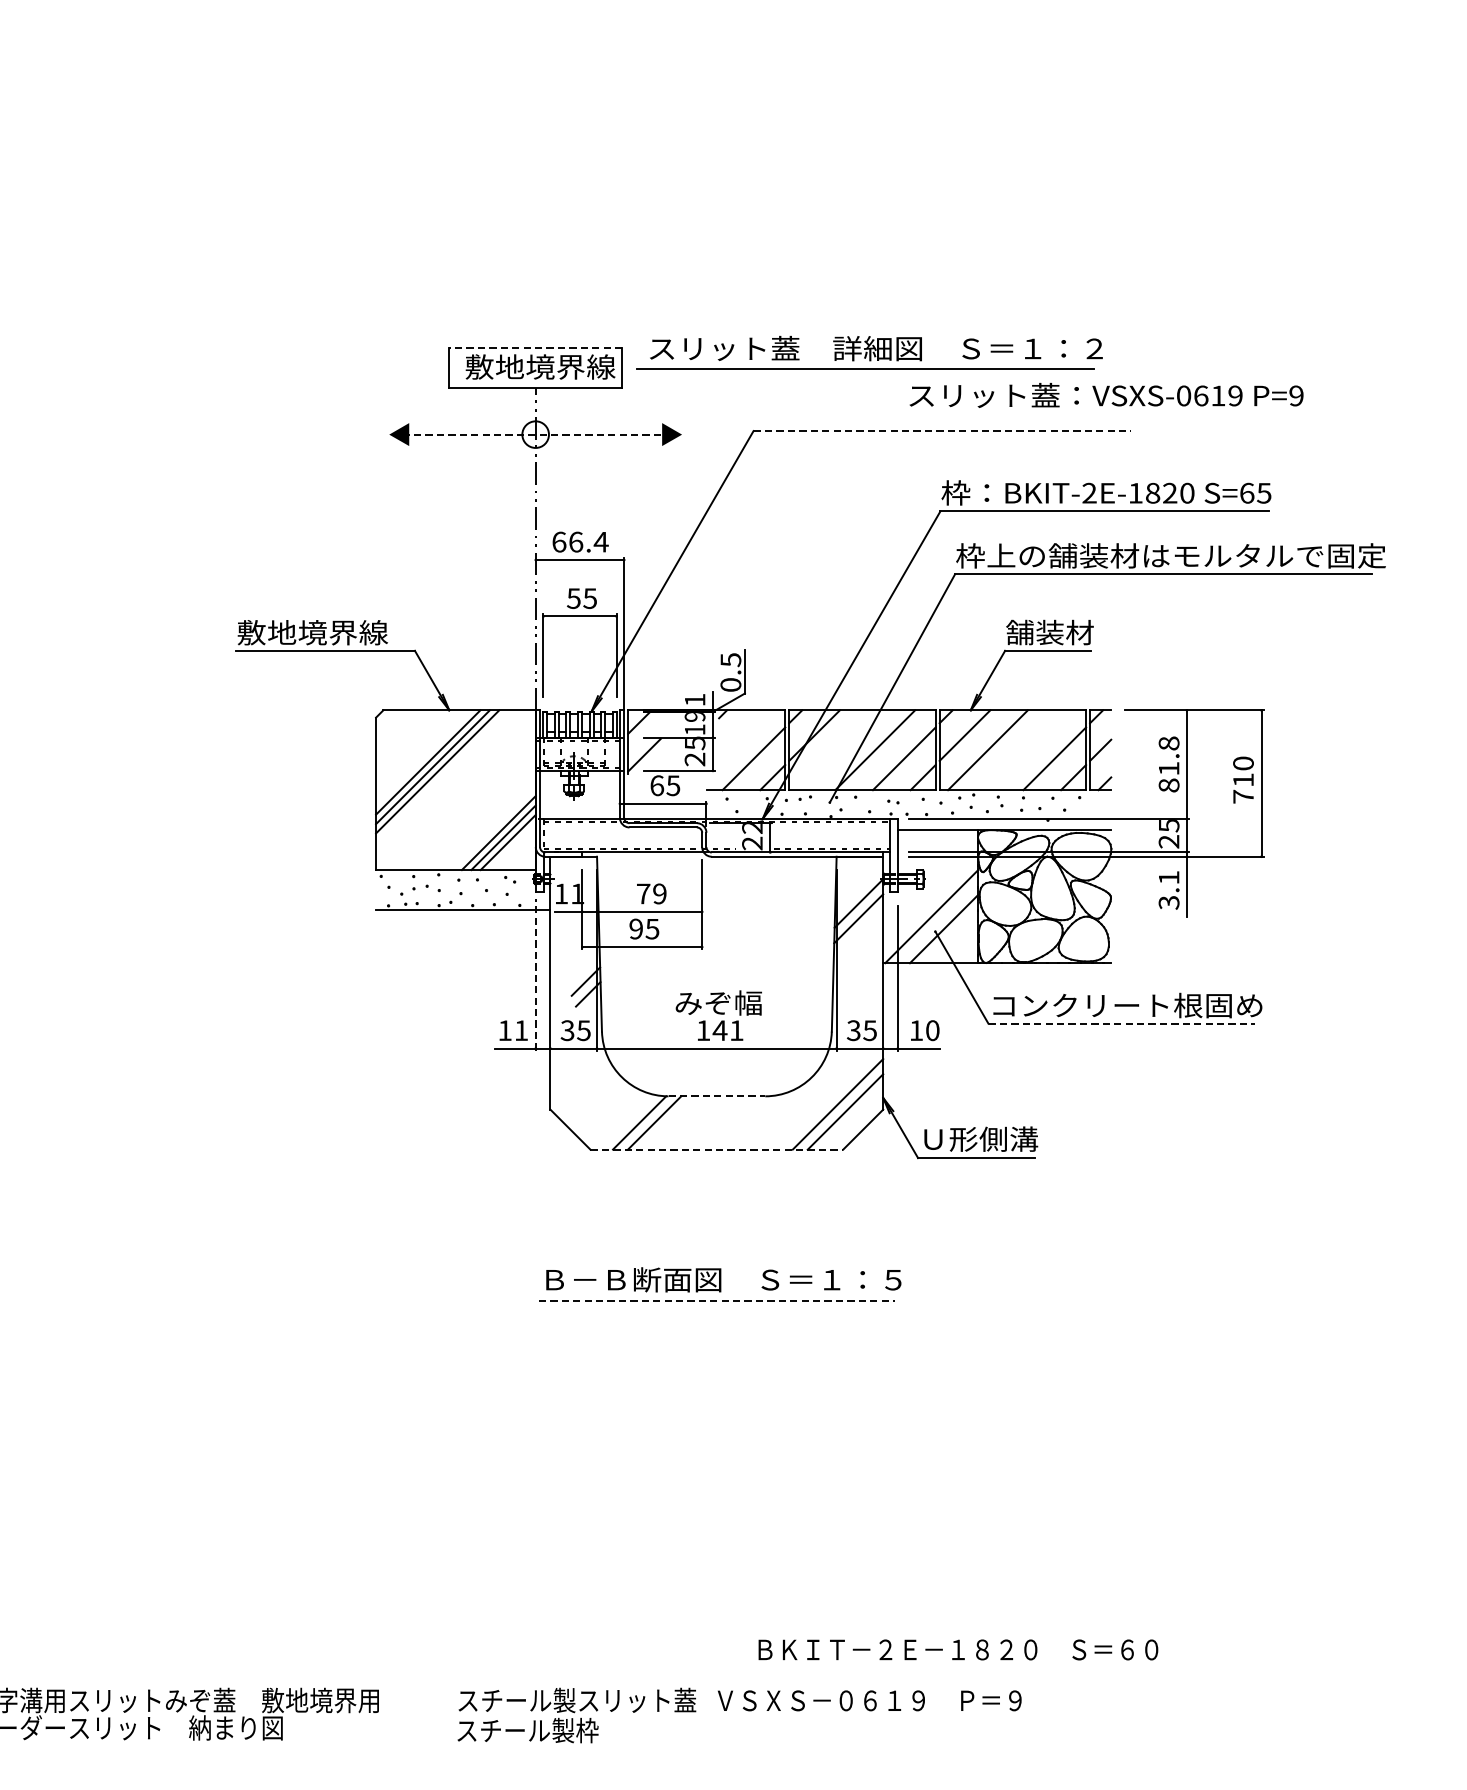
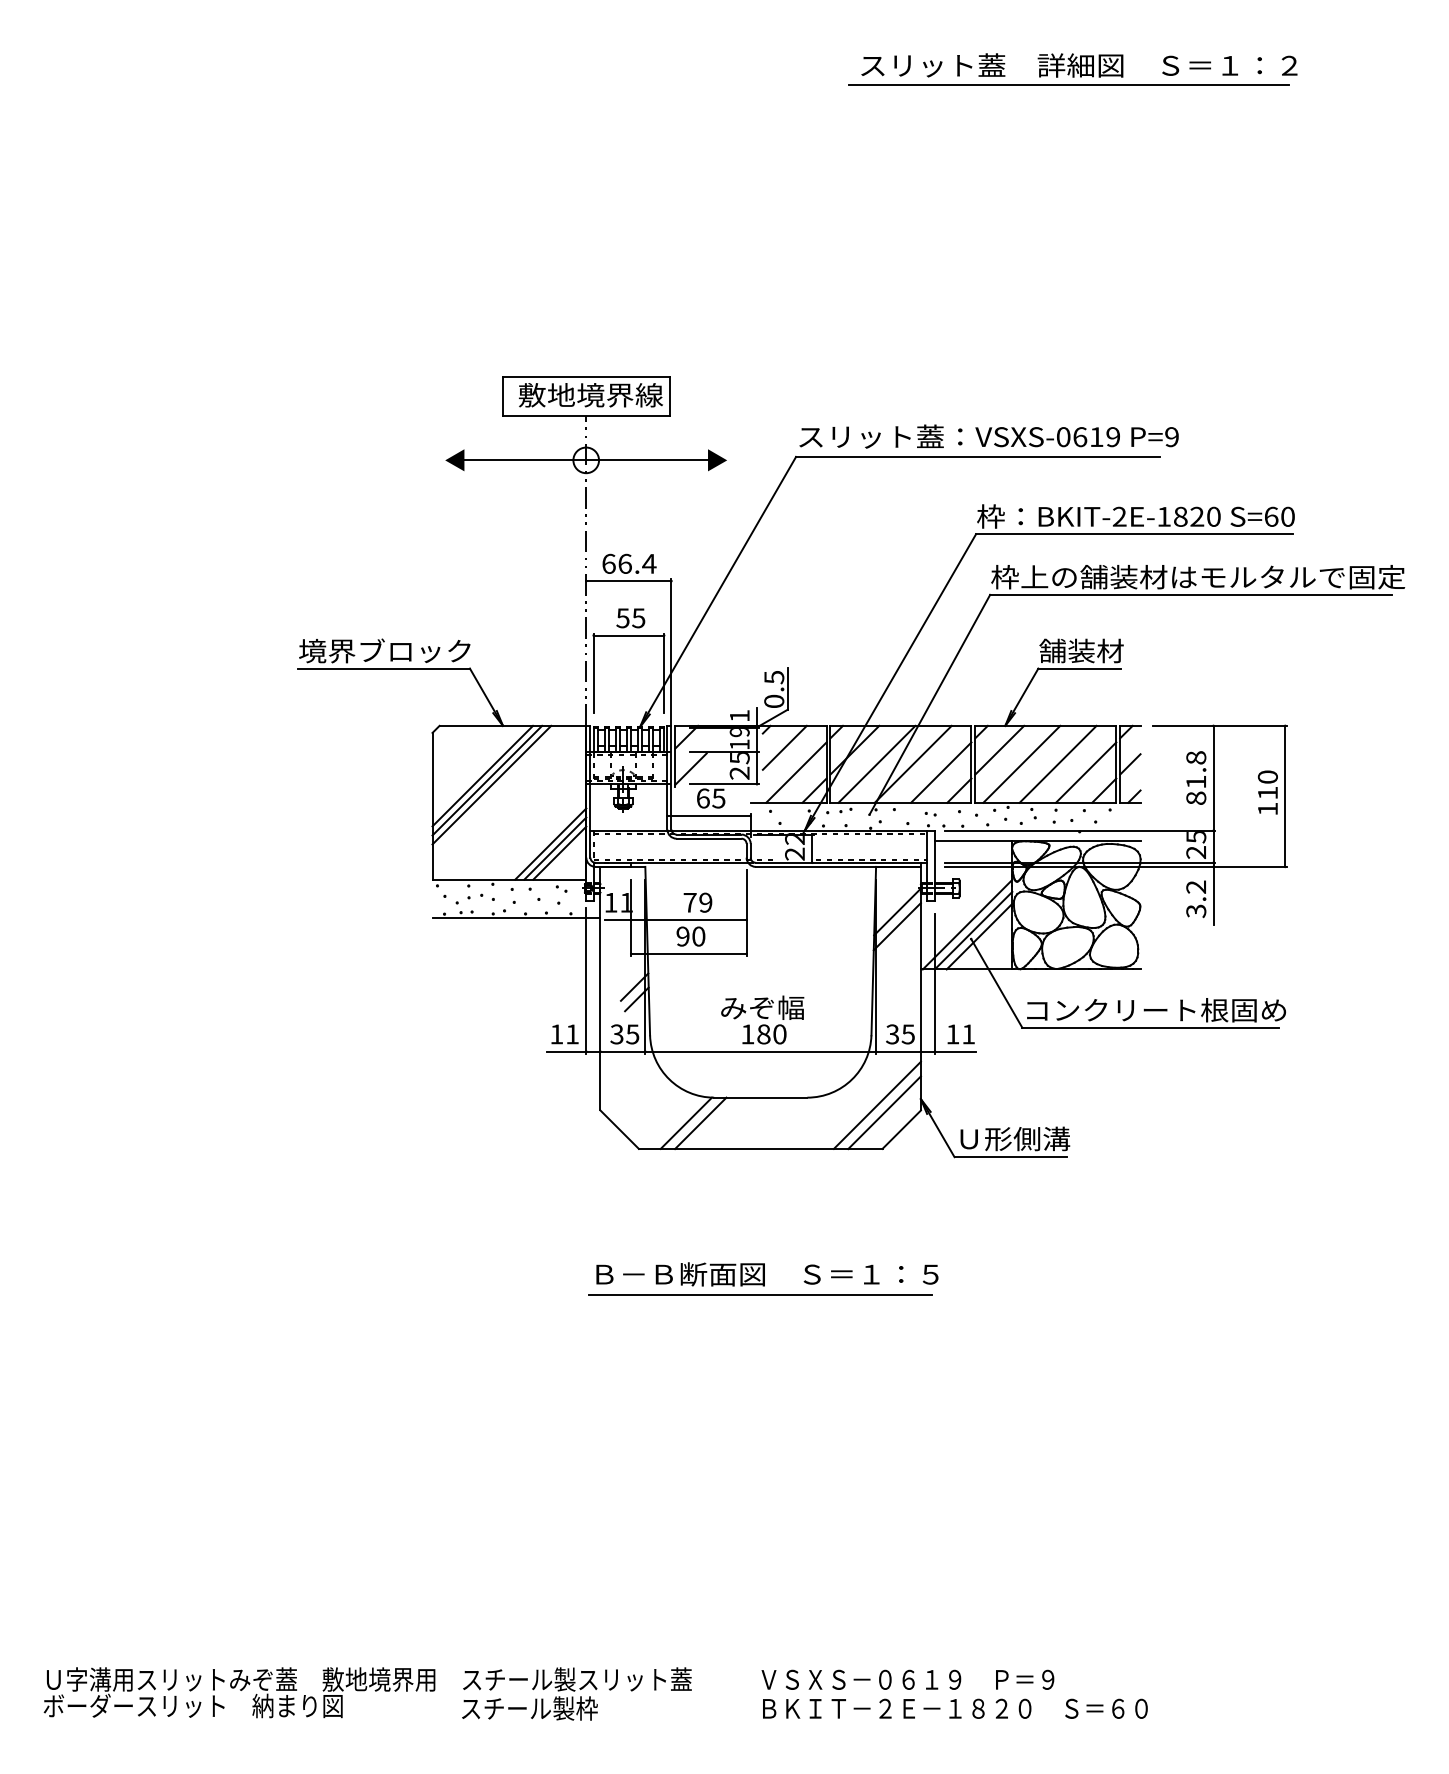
line: (534, 348) -> (585, 377), dashed -> solid
part: (869, 352) -> (1072, 69), moved
text: (1105, 395) -> (988, 436), moved
line: (942, 430) -> (978, 456), dashed -> solid
line: (535, 434) -> (586, 460), dashed -> solid
text: (1263, 492) -> (1287, 516), S=65 -> S=60
text: (326, 632) -> (384, 650), 敷地境界線 -> 境界ブロック
line: (741, 732) -> (784, 747), added
line: (837, 749) -> (876, 763), added
line: (1025, 749) -> (1057, 763), added
text: (1243, 796) -> (1267, 808), 710 -> 110
text: (1168, 877) -> (1195, 886), 3.1 -> 3.2
line: (937, 922) -> (973, 930), added
text: (652, 929) -> (698, 936), 95 -> 90
line: (535, 974) -> (586, 980), dashed -> solid
line: (1122, 1023) -> (1151, 1027), dashed -> solid
text: (728, 1030) -> (771, 1034), 141 -> 180
text: (932, 1030) -> (968, 1034), 10 -> 11
line: (716, 1096) -> (760, 1097), dashed -> solid
line: (716, 1149) -> (760, 1148), dashed -> solid
line: (717, 1300) -> (761, 1294), dashed -> solid
text: (958, 1649) -> (955, 1708), moved
text: (576, 1714) -> (576, 1693), moved

